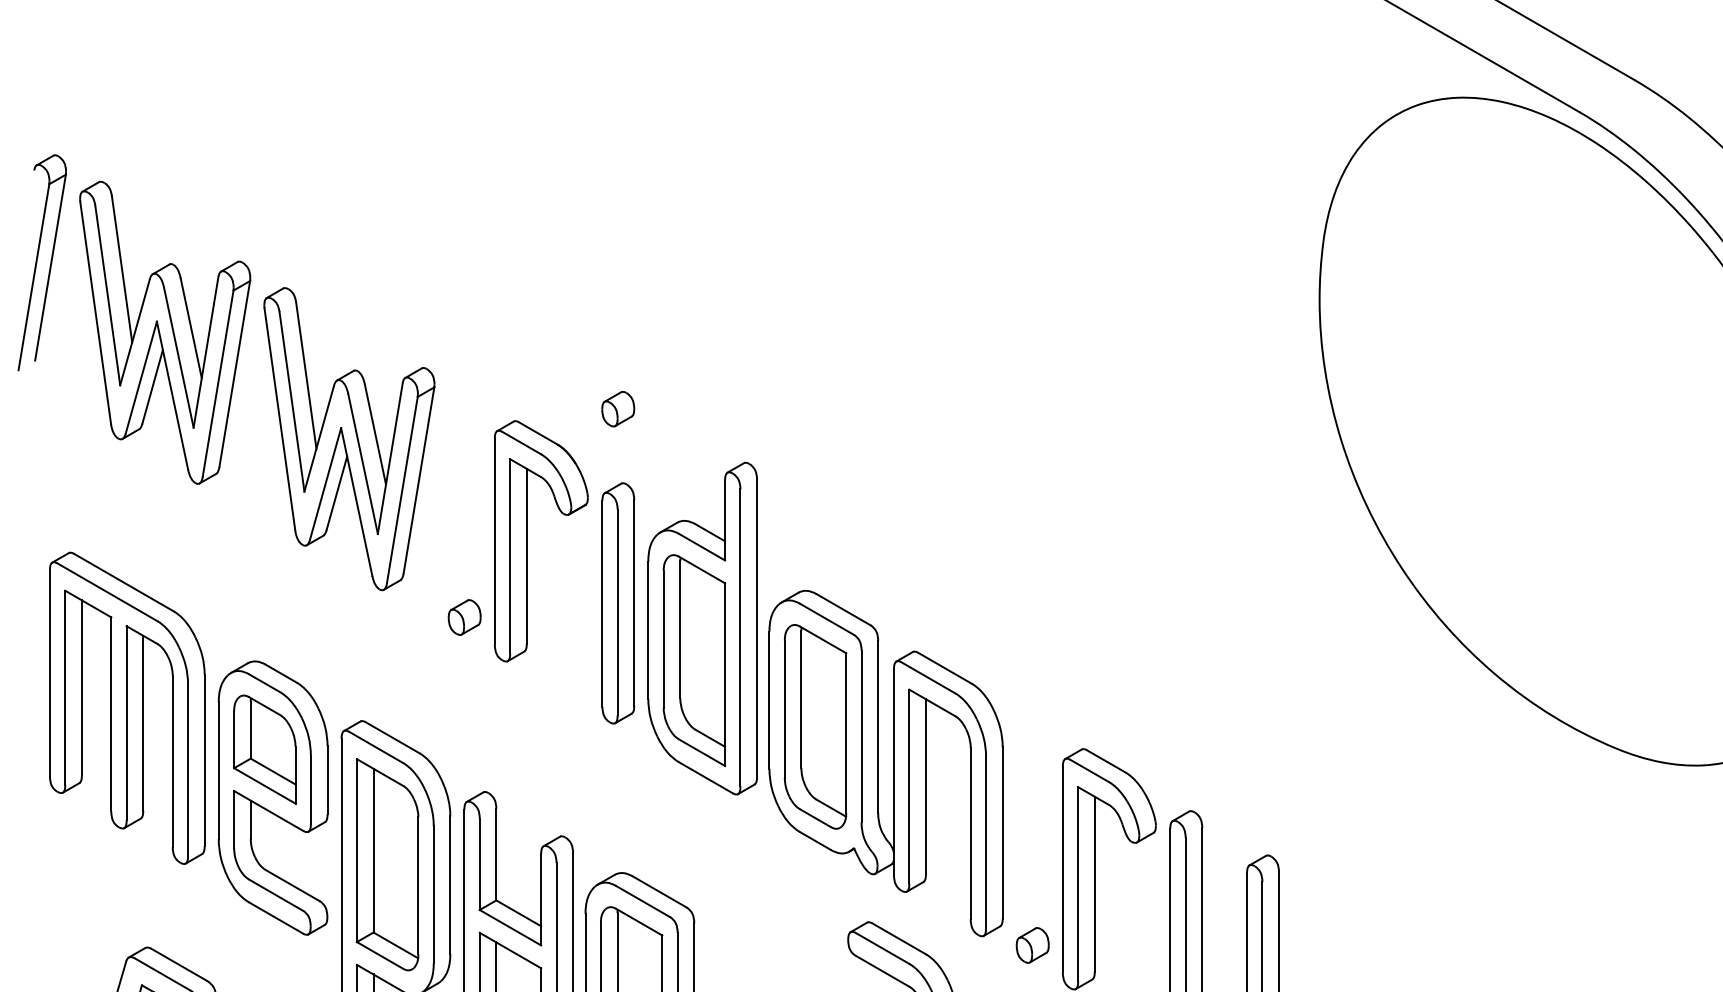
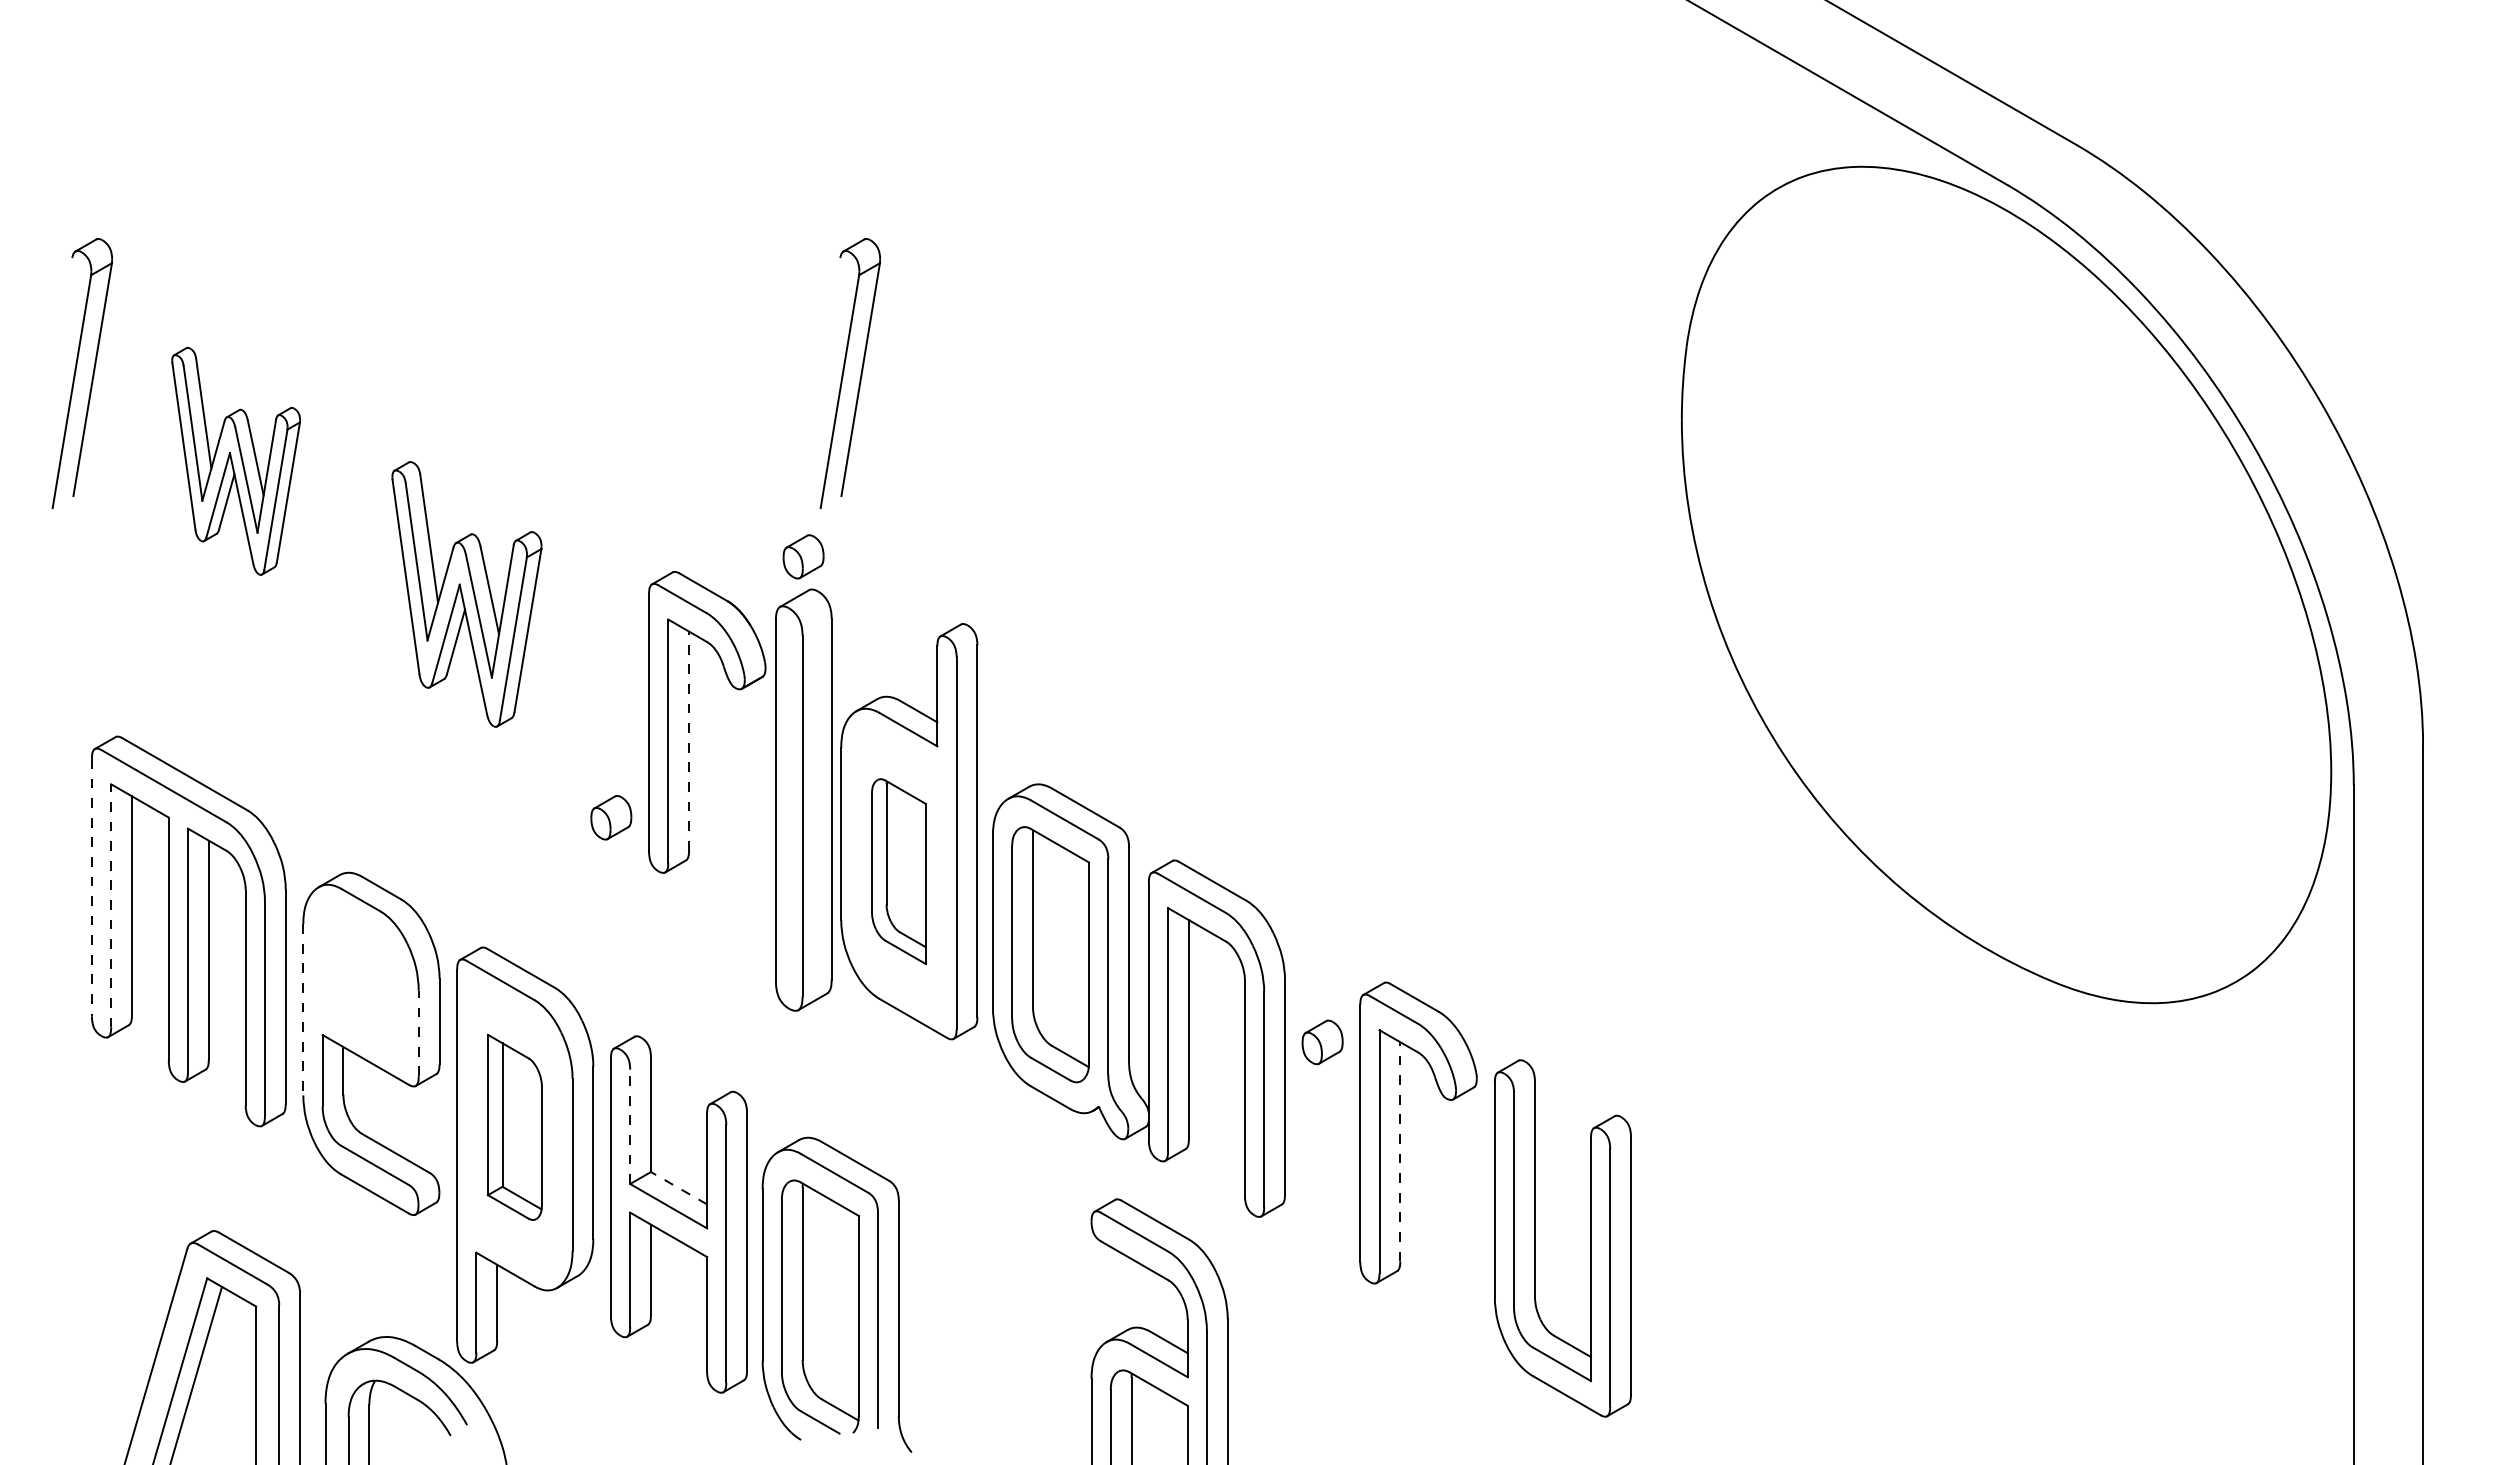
part: (654, 262) -> (849, 373), added
part: (164, 332) -> (235, 461), size x0.6
part: (349, 439) -> (466, 594), size x0.7
line: (527, 556) -> (689, 741), solid -> dashed
part: (618, 602) -> (803, 799), size x1.4
part: (694, 660) -> (898, 871), size x0.7
line: (49, 673) -> (91, 887), solid -> dashed
line: (65, 687) -> (111, 905), solid -> dashed
part: (264, 749) -> (360, 982), removed
line: (218, 770) -> (303, 1009), solid -> dashed
line: (310, 789) -> (418, 1033), solid -> dashed
part: (387, 864) -> (514, 1127), size x0.7
line: (480, 864) -> (630, 1126), solid -> dashed
line: (1094, 884) -> (1400, 1151), solid -> dashed
line: (518, 912) -> (678, 1187), solid -> dashed
part: (1032, 945) -> (1322, 1042), moved

